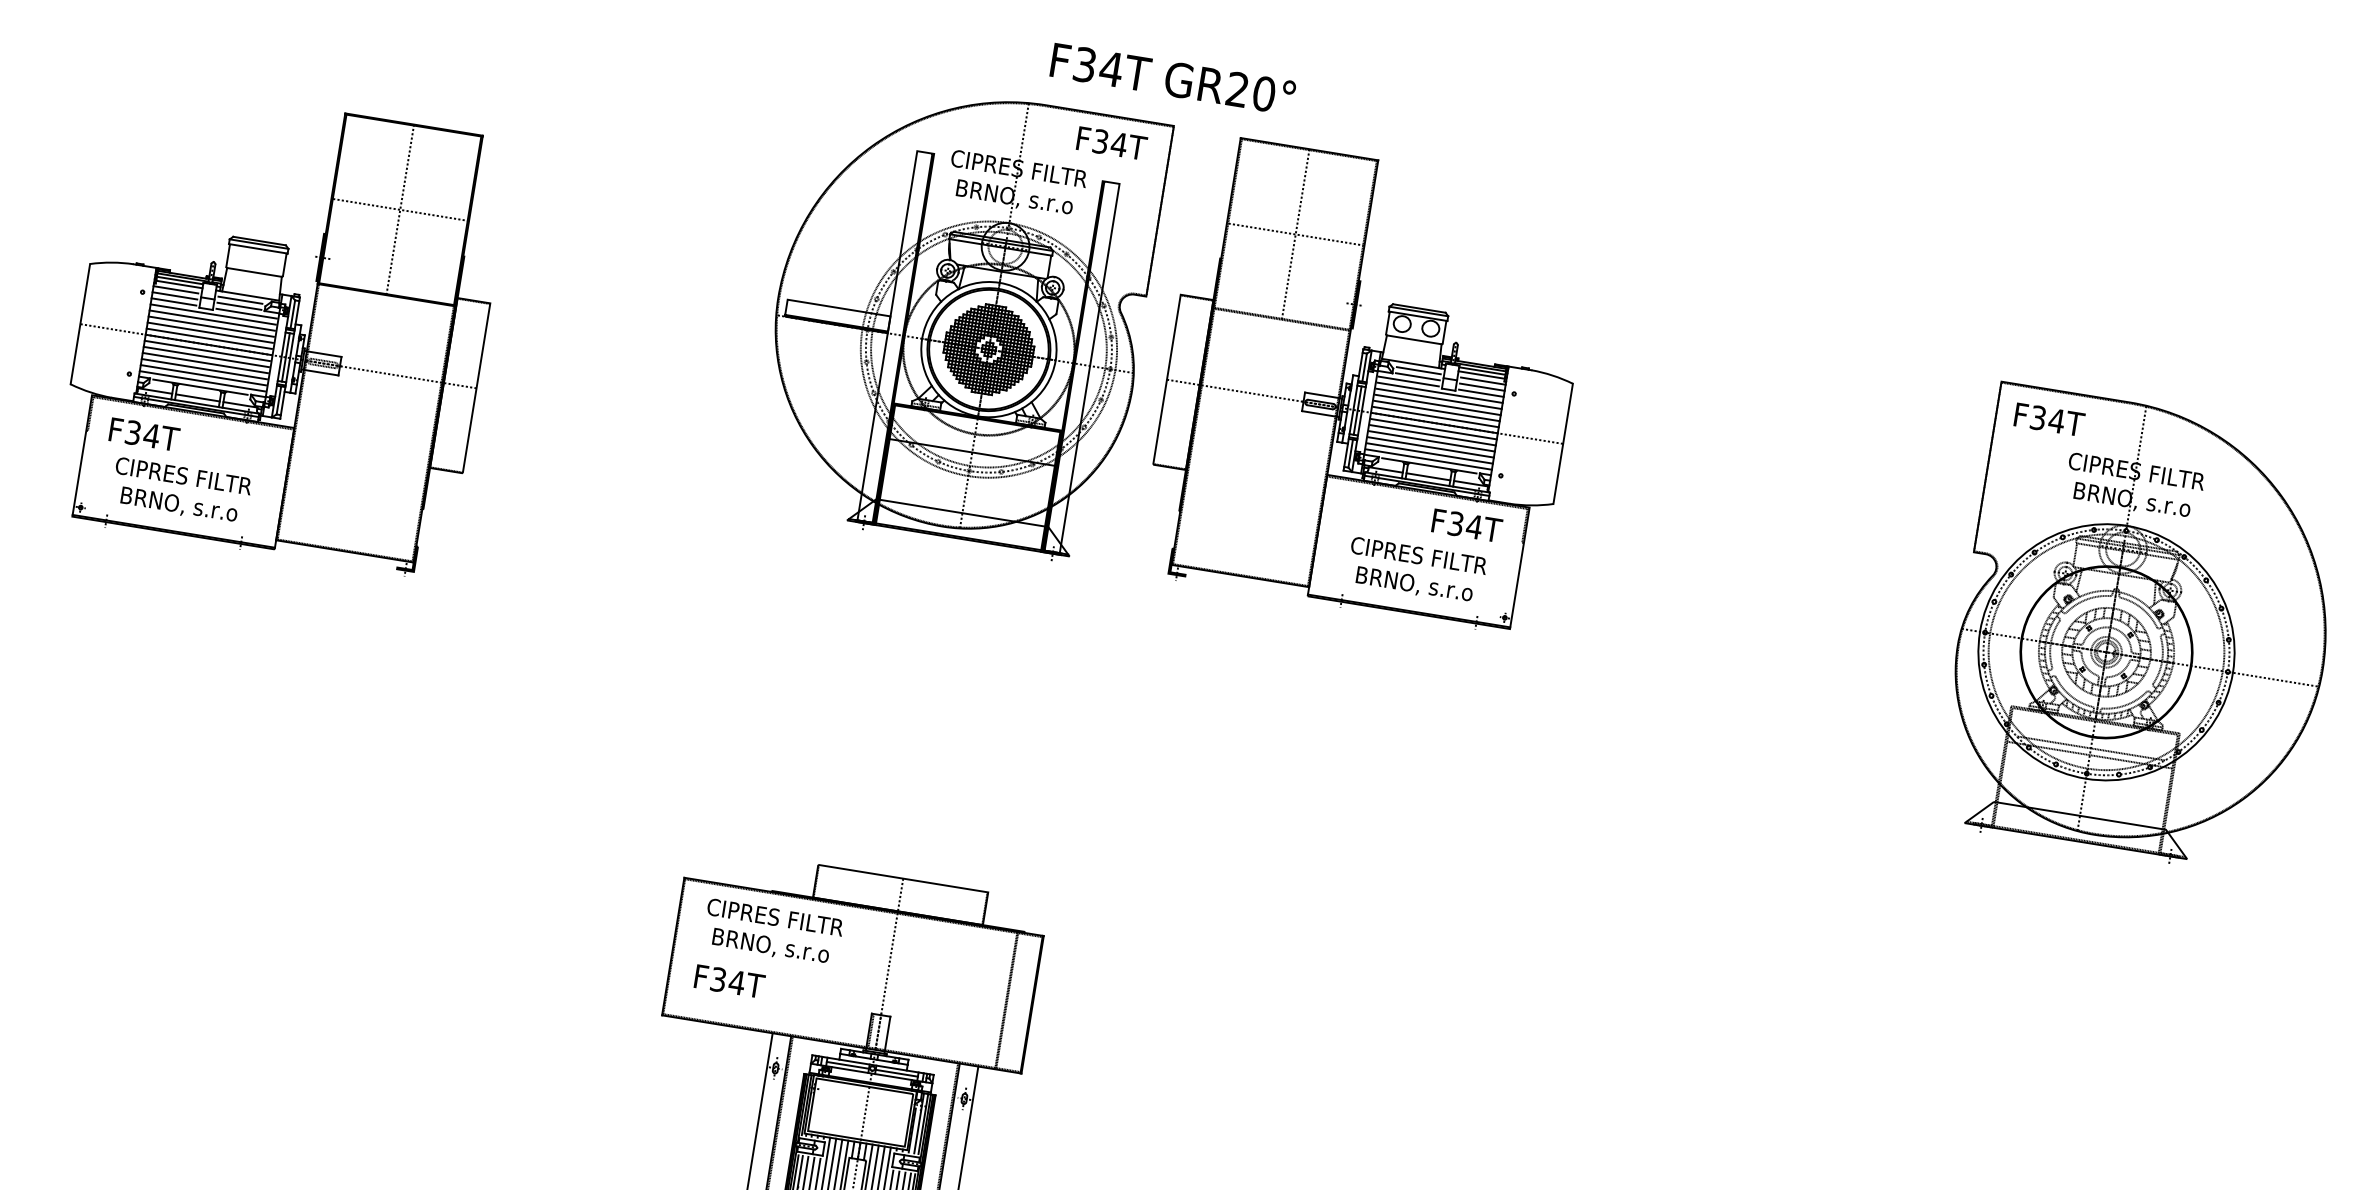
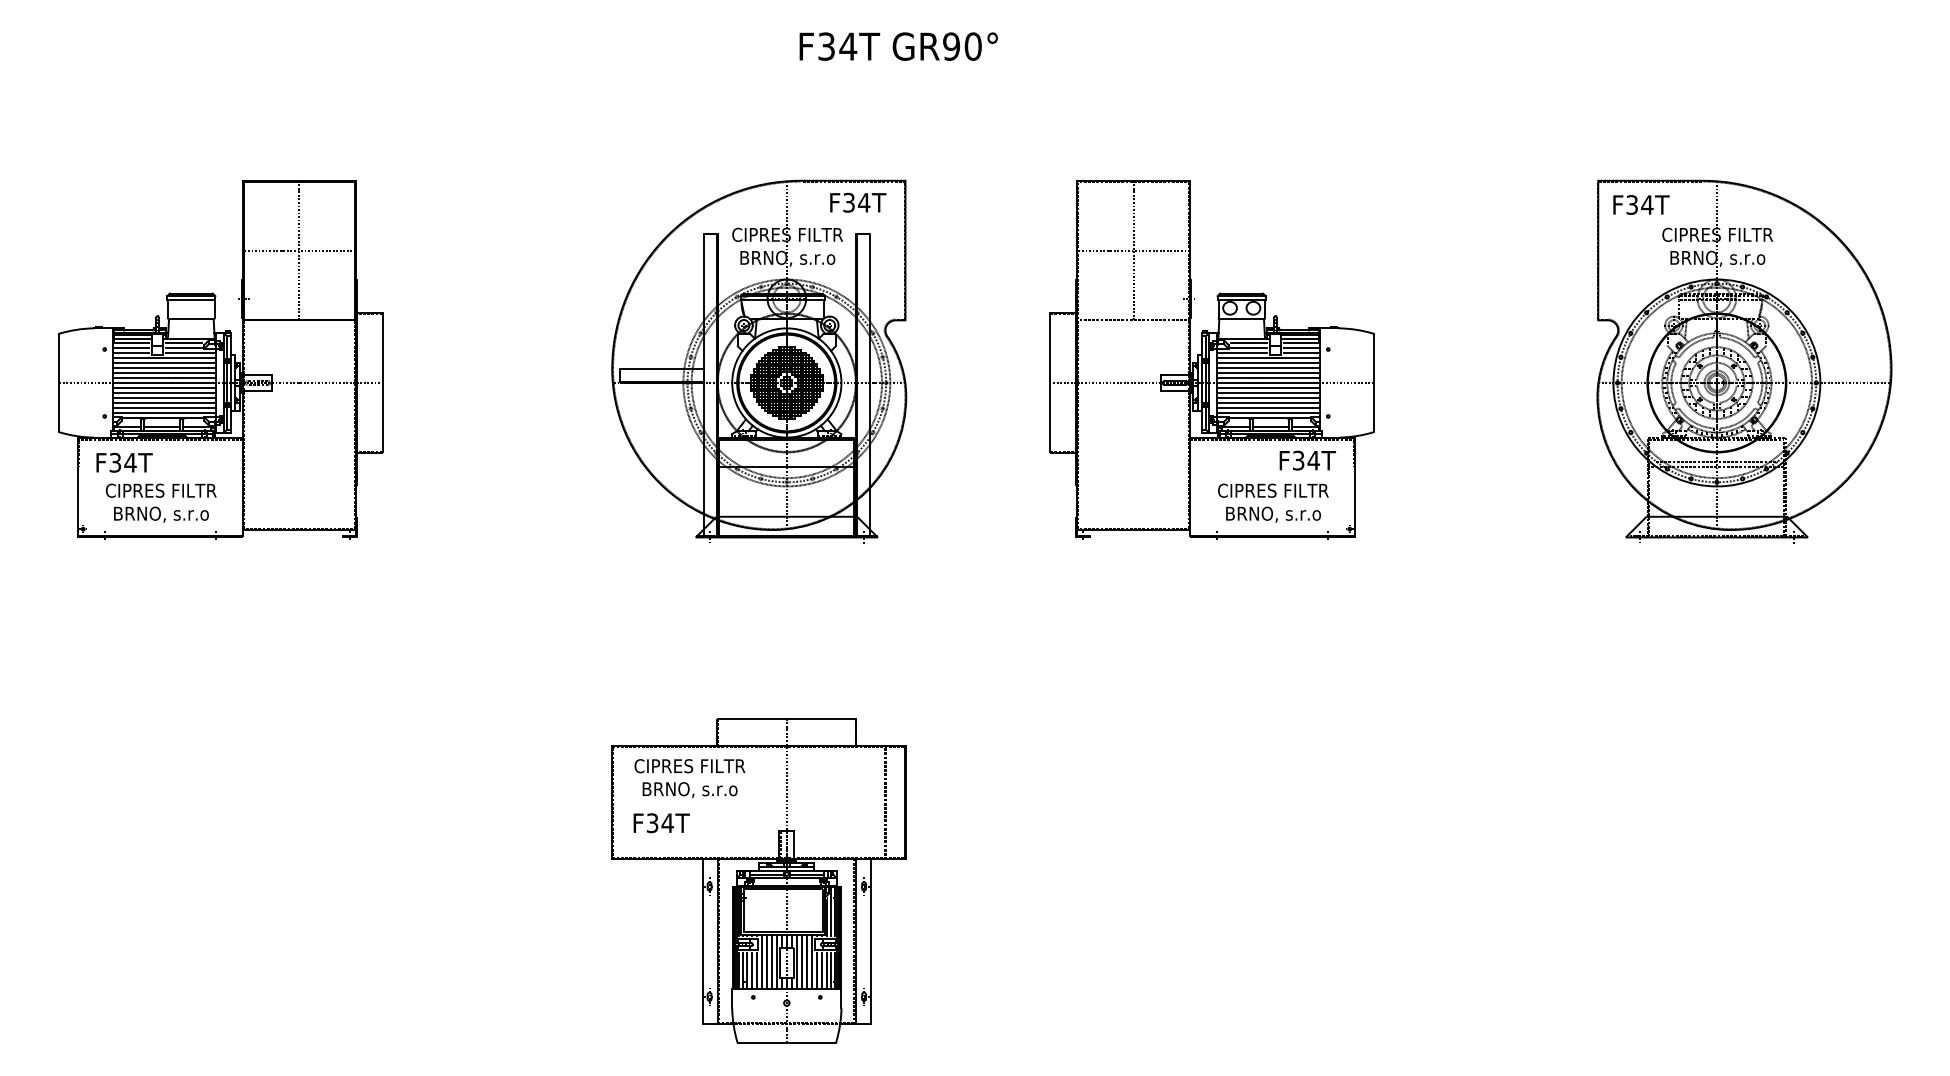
text: (1237, 89) -> (951, 46), GR20° -> GR90°
part: (959, 317) -> (759, 361), moved
part: (1369, 383) -> (1211, 359), moved

